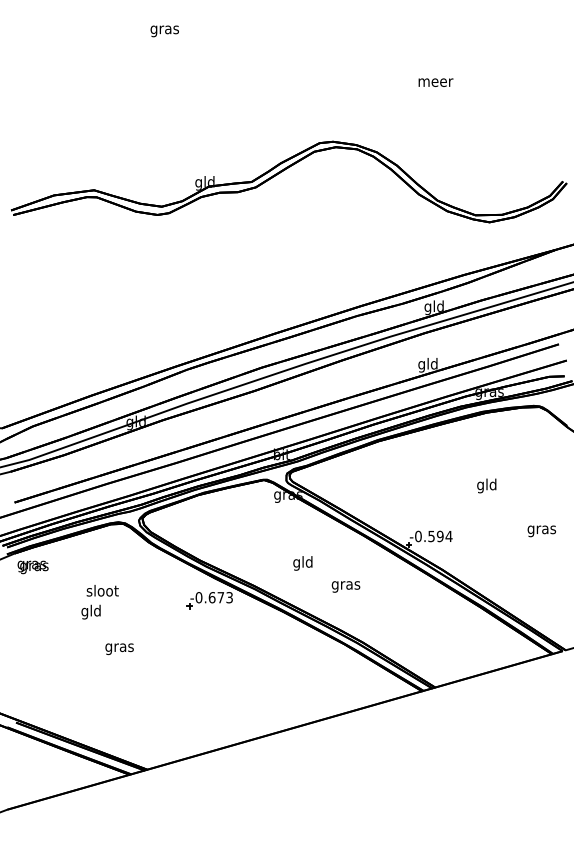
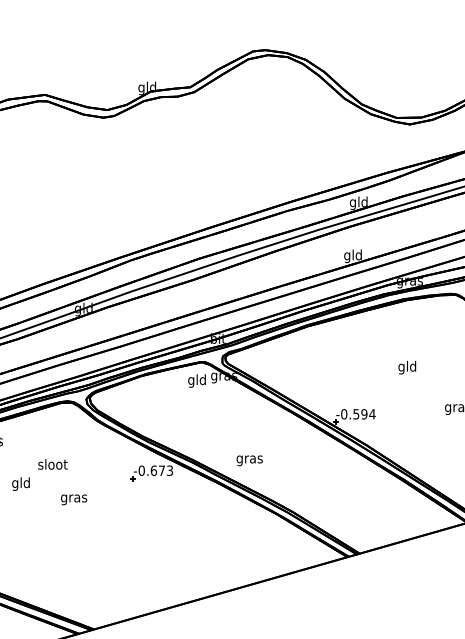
text: (302, 563) -> (196, 381), moved
text: (345, 586) -> (249, 460), moved
text: (90, 611) -> (20, 483), moved
text: (119, 649) -> (73, 500), moved

